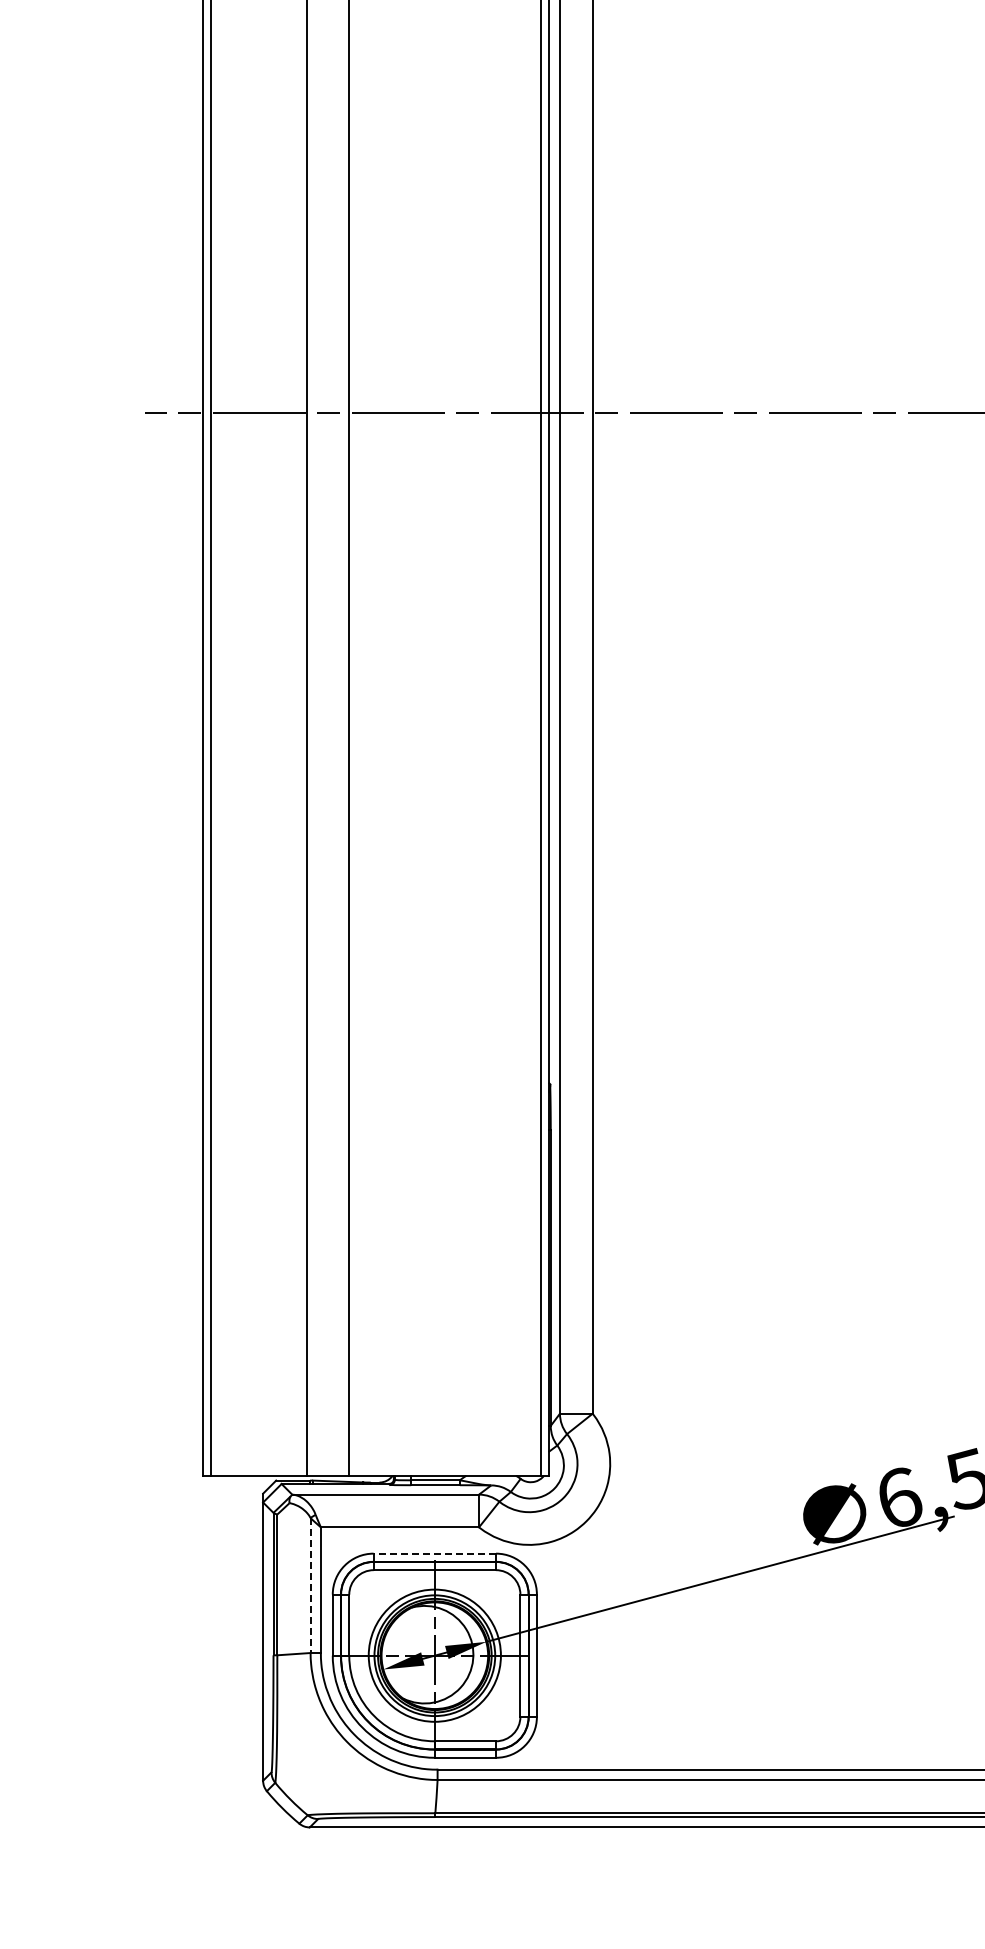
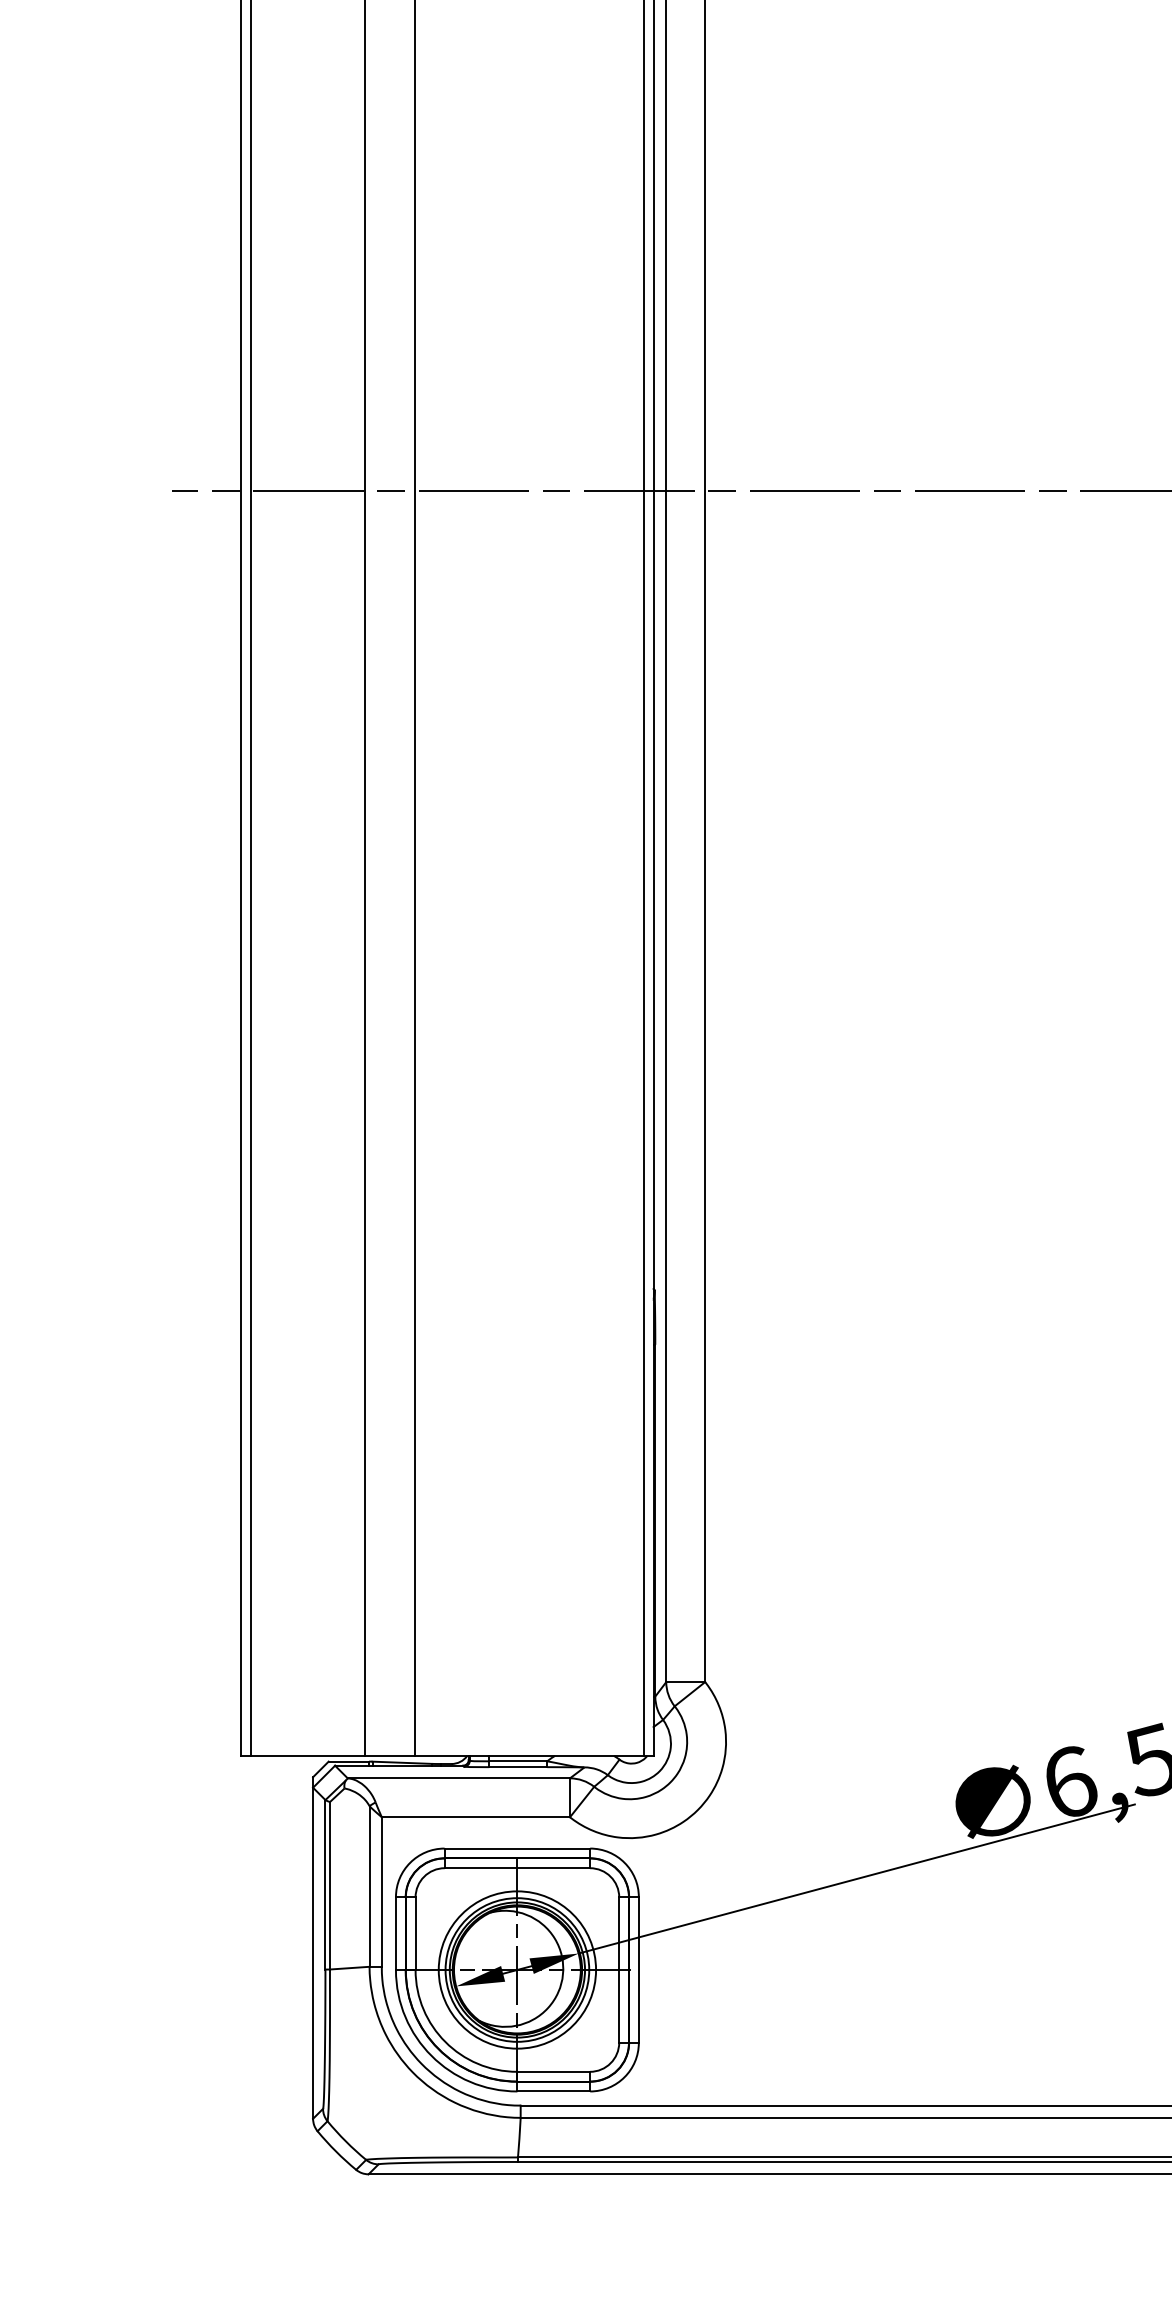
line: (434, 1553) -> (516, 1848), dashed -> solid
line: (310, 1586) -> (369, 1887), dashed -> solid

